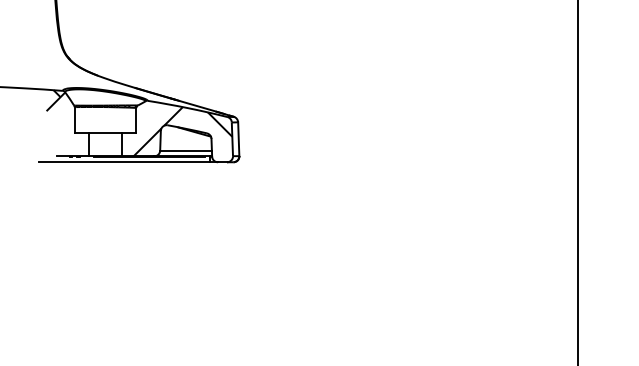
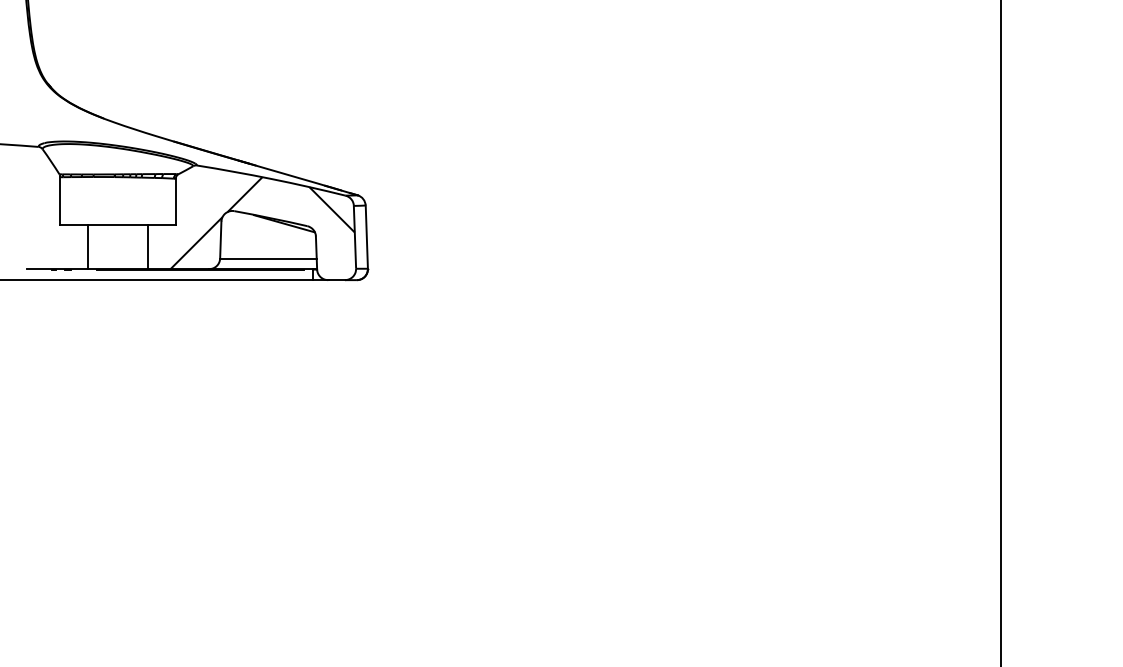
hatch: (55, 100) -> (24, 164), removed

